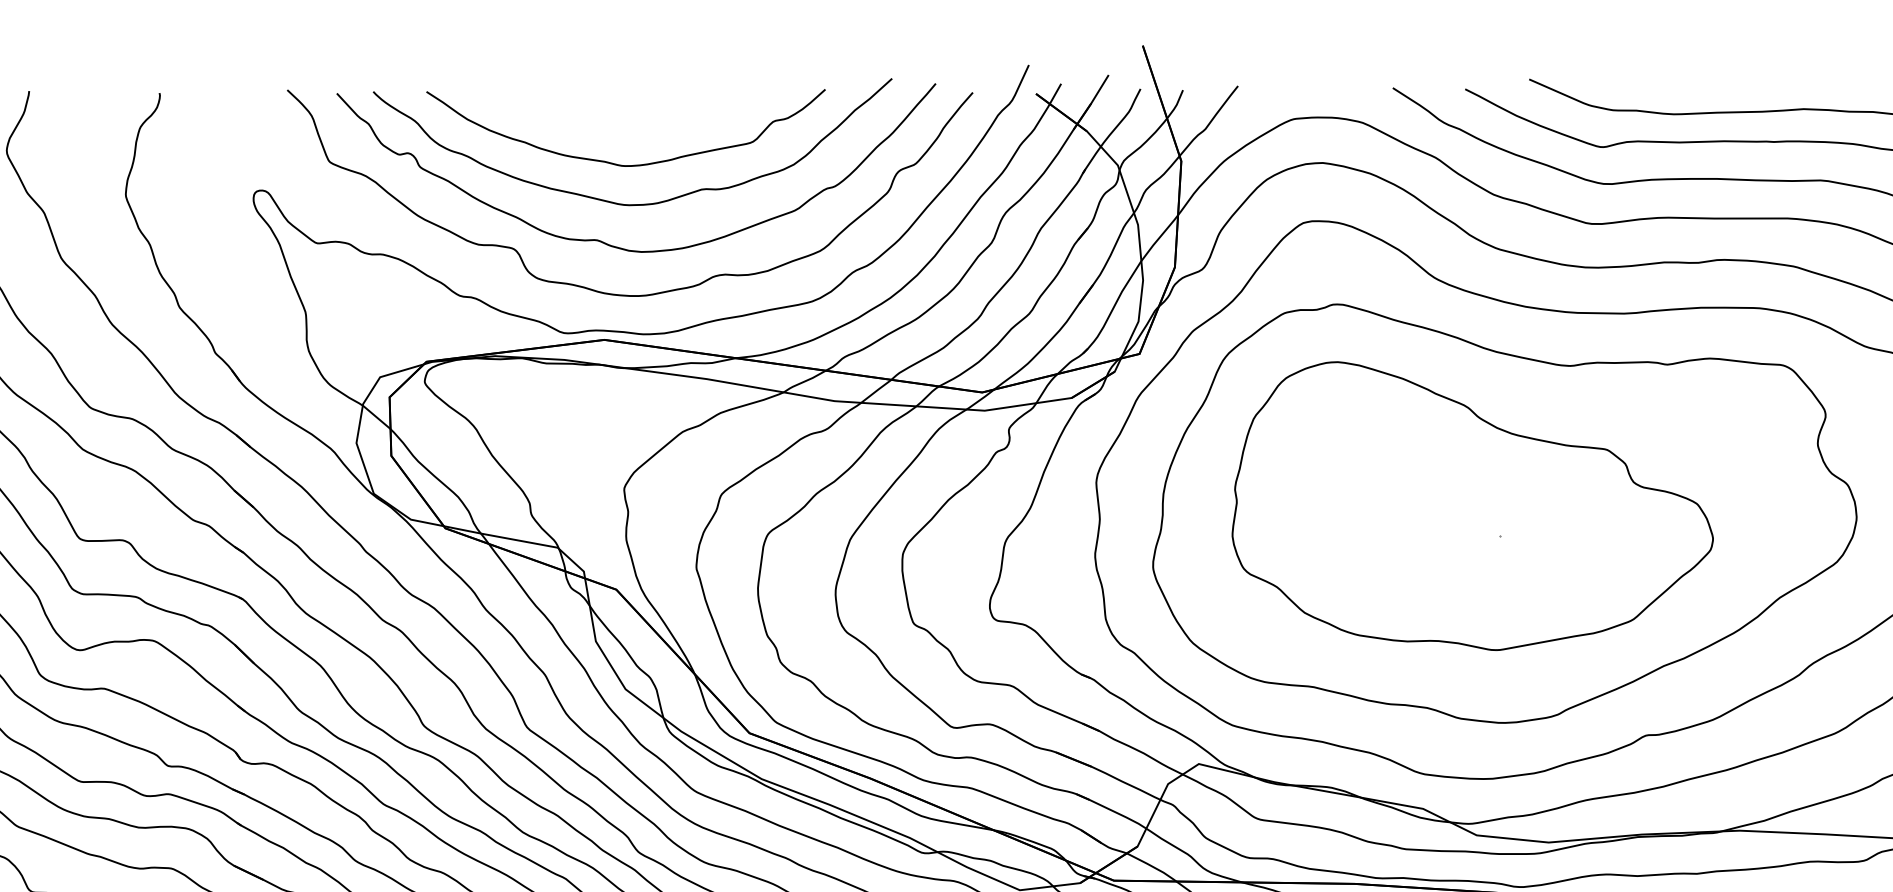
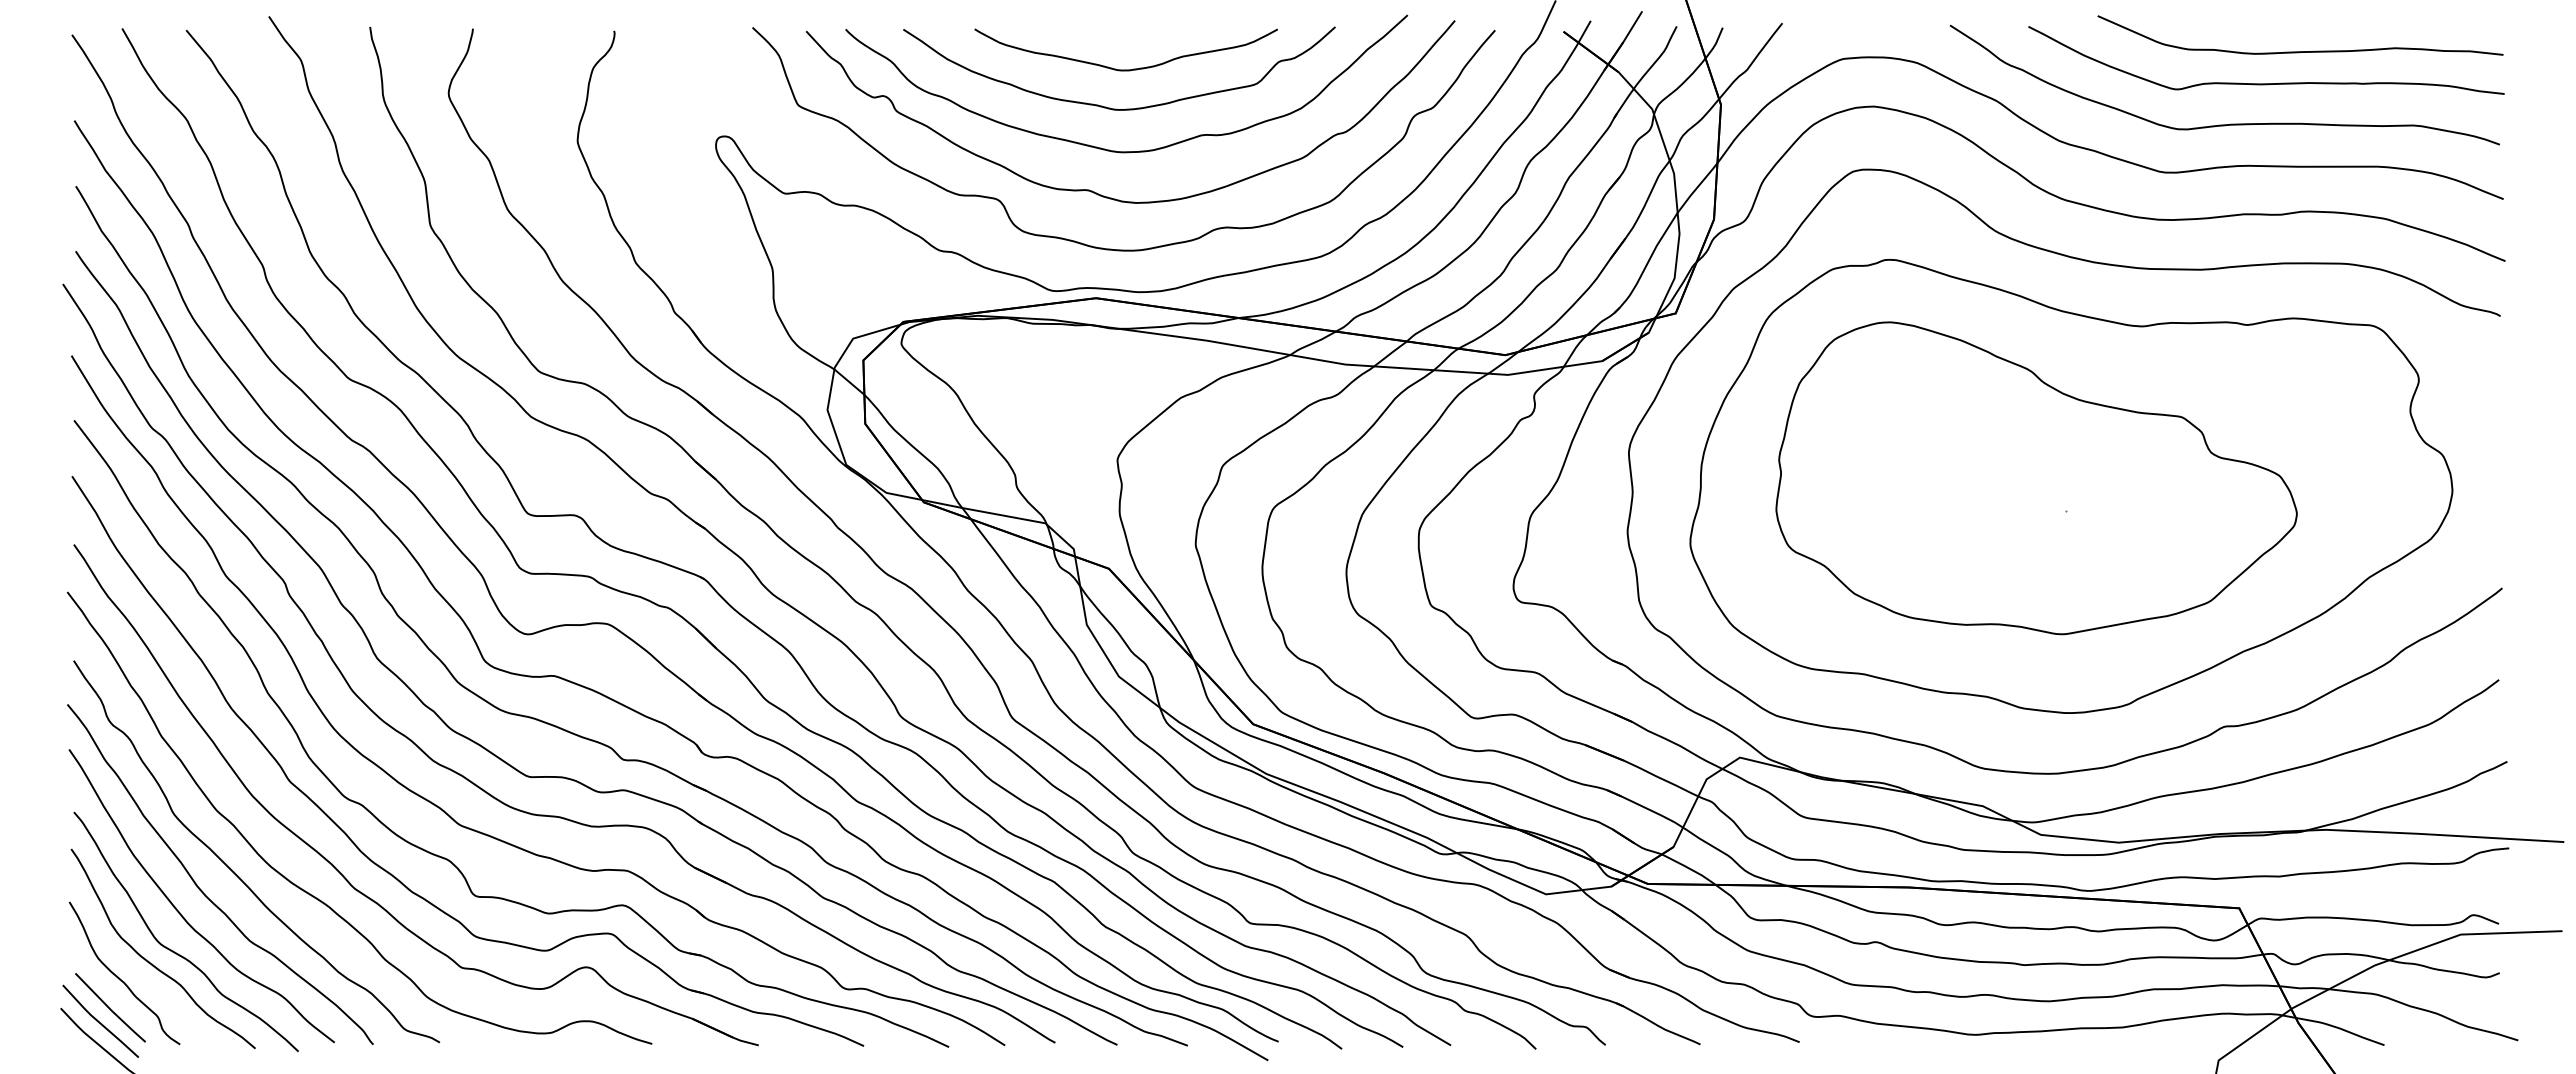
curve: (631, 128) -> (1125, 69), added

